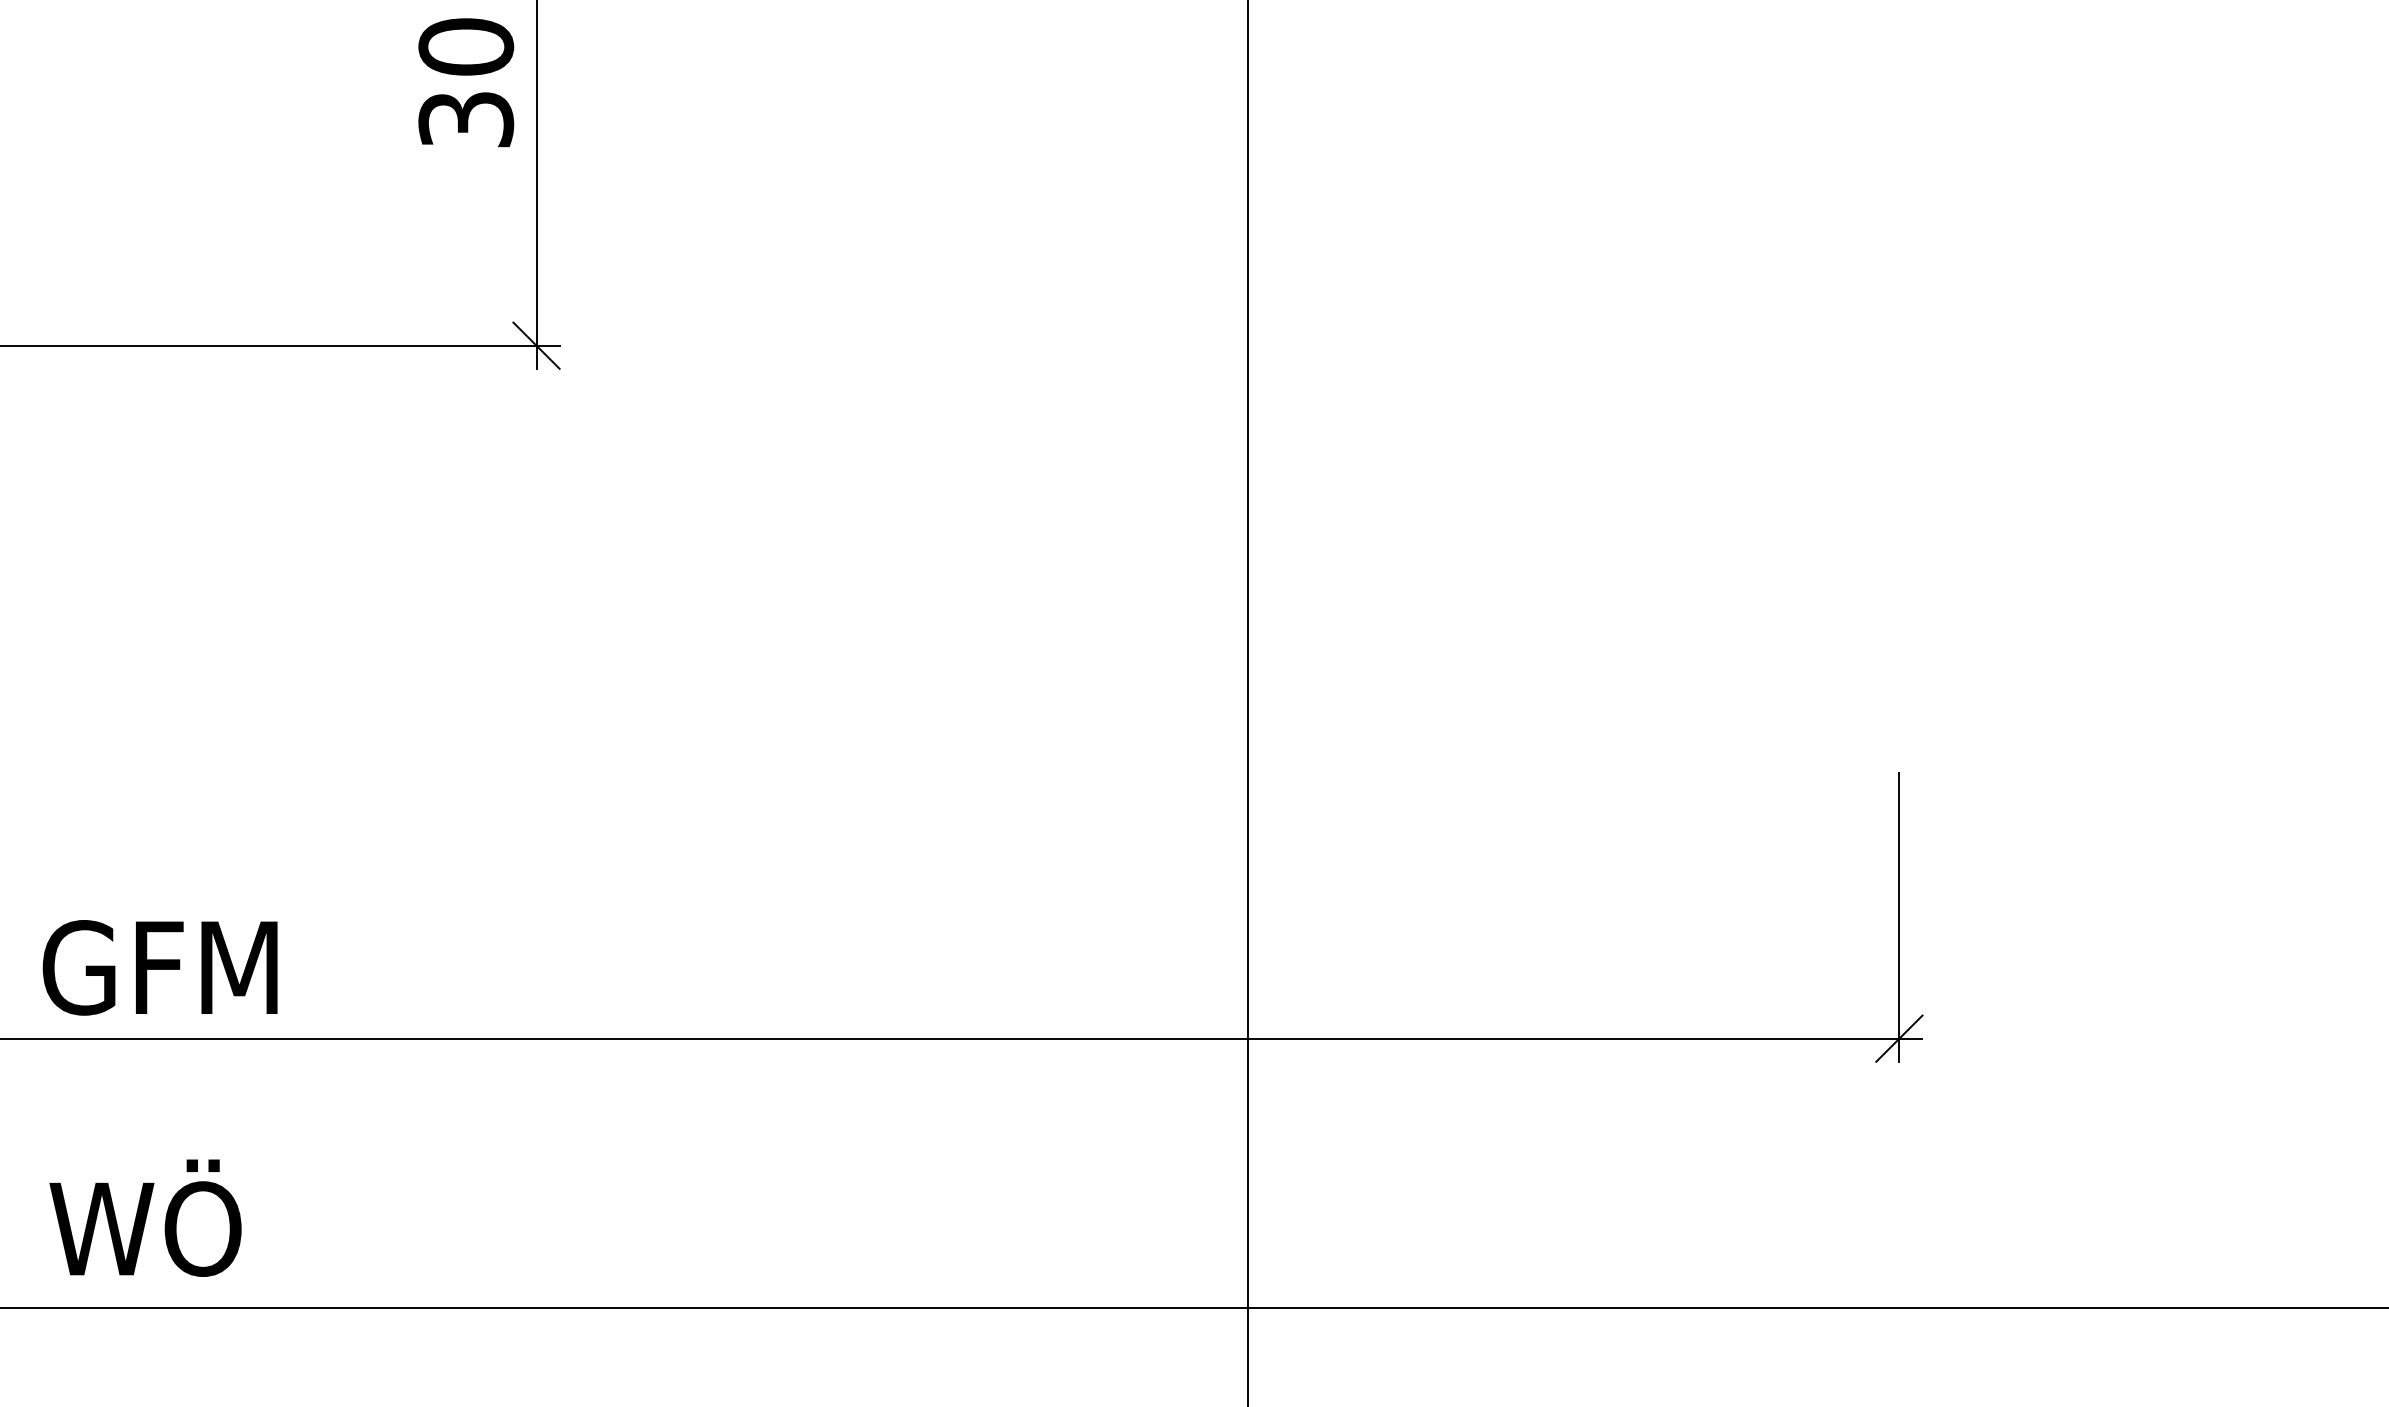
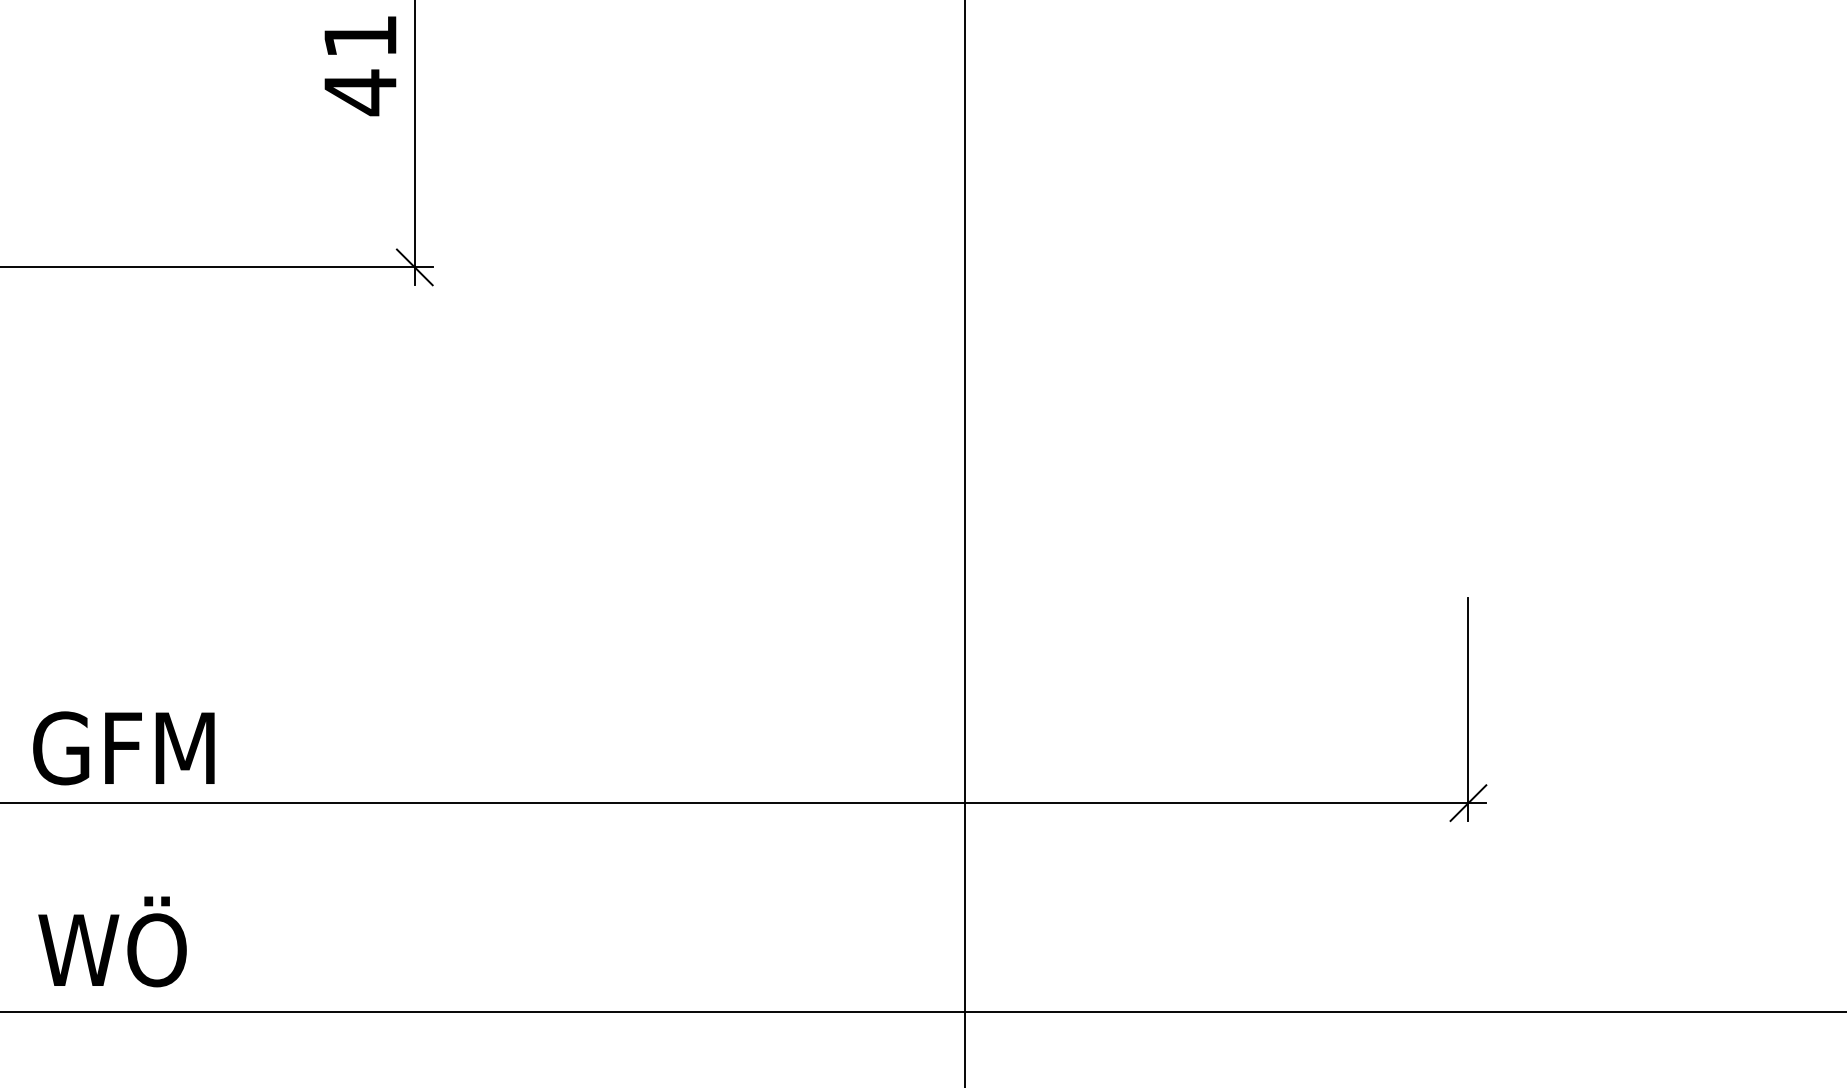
text: (466, 84) -> (360, 65), 30 -> 41

